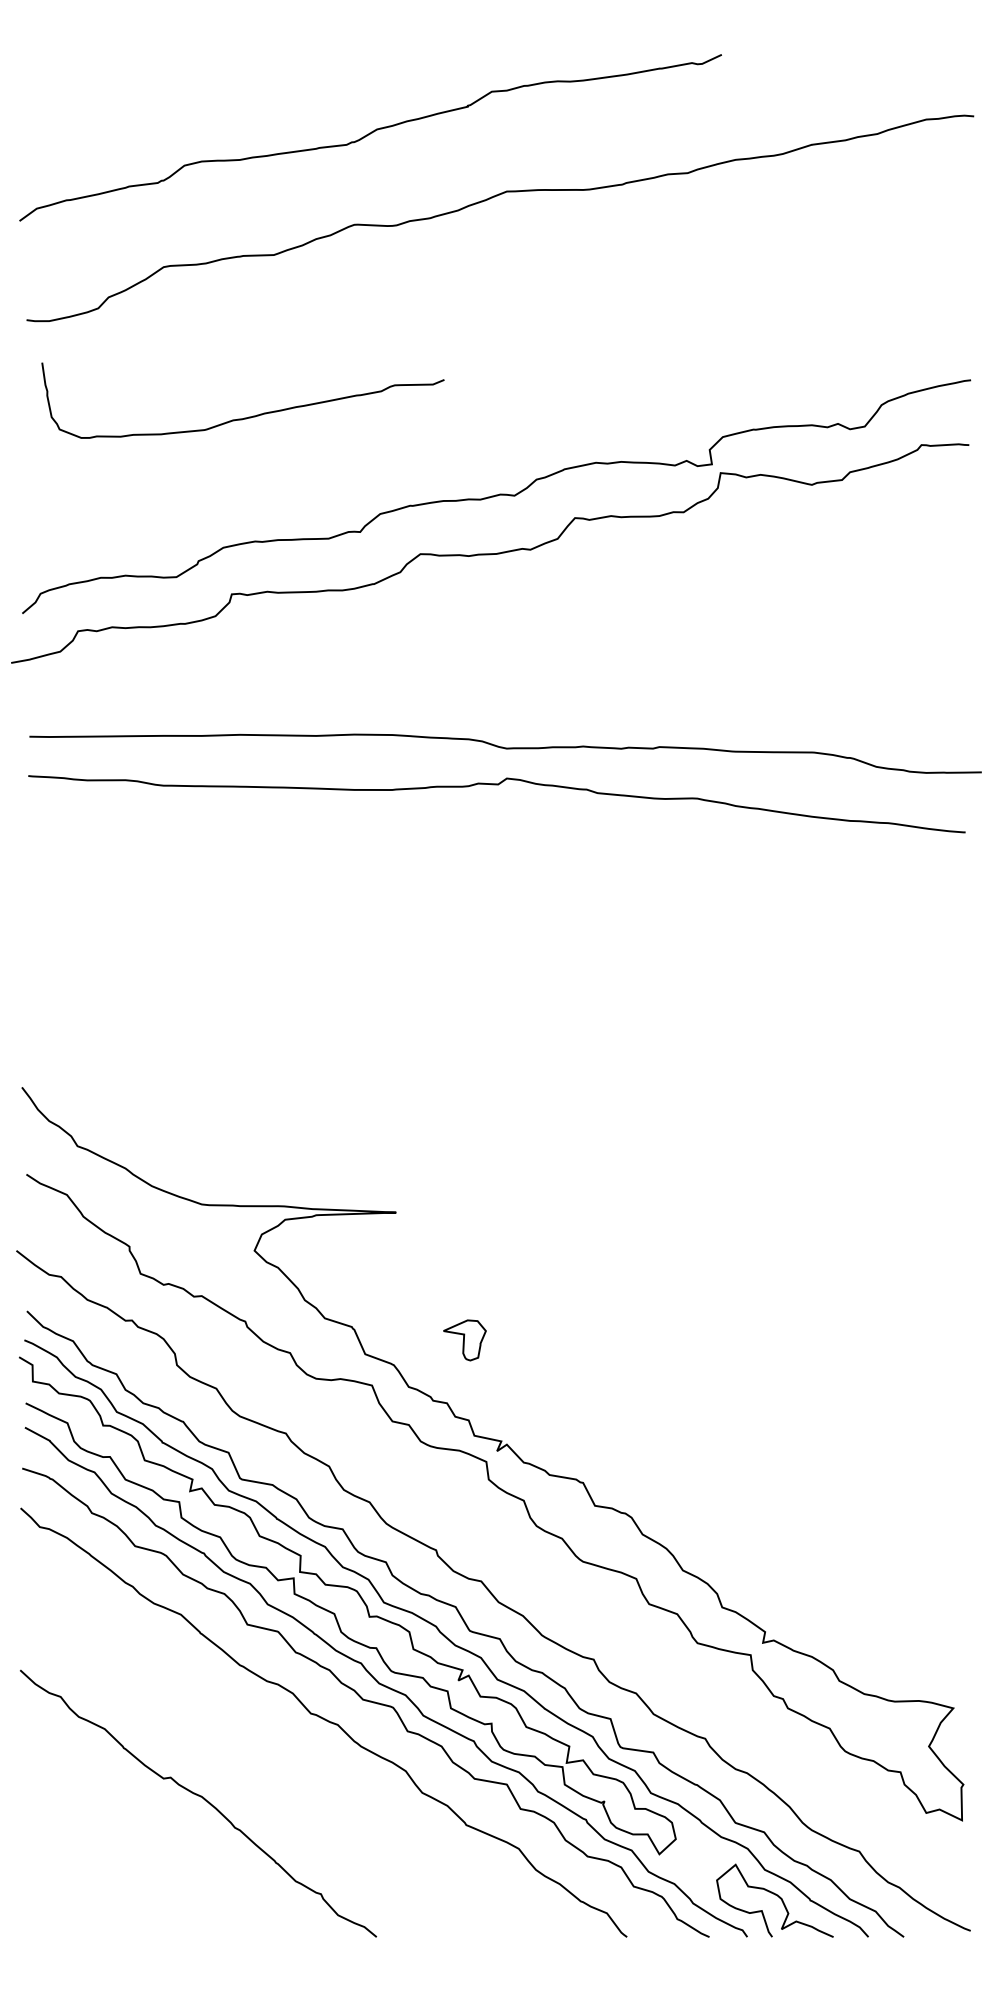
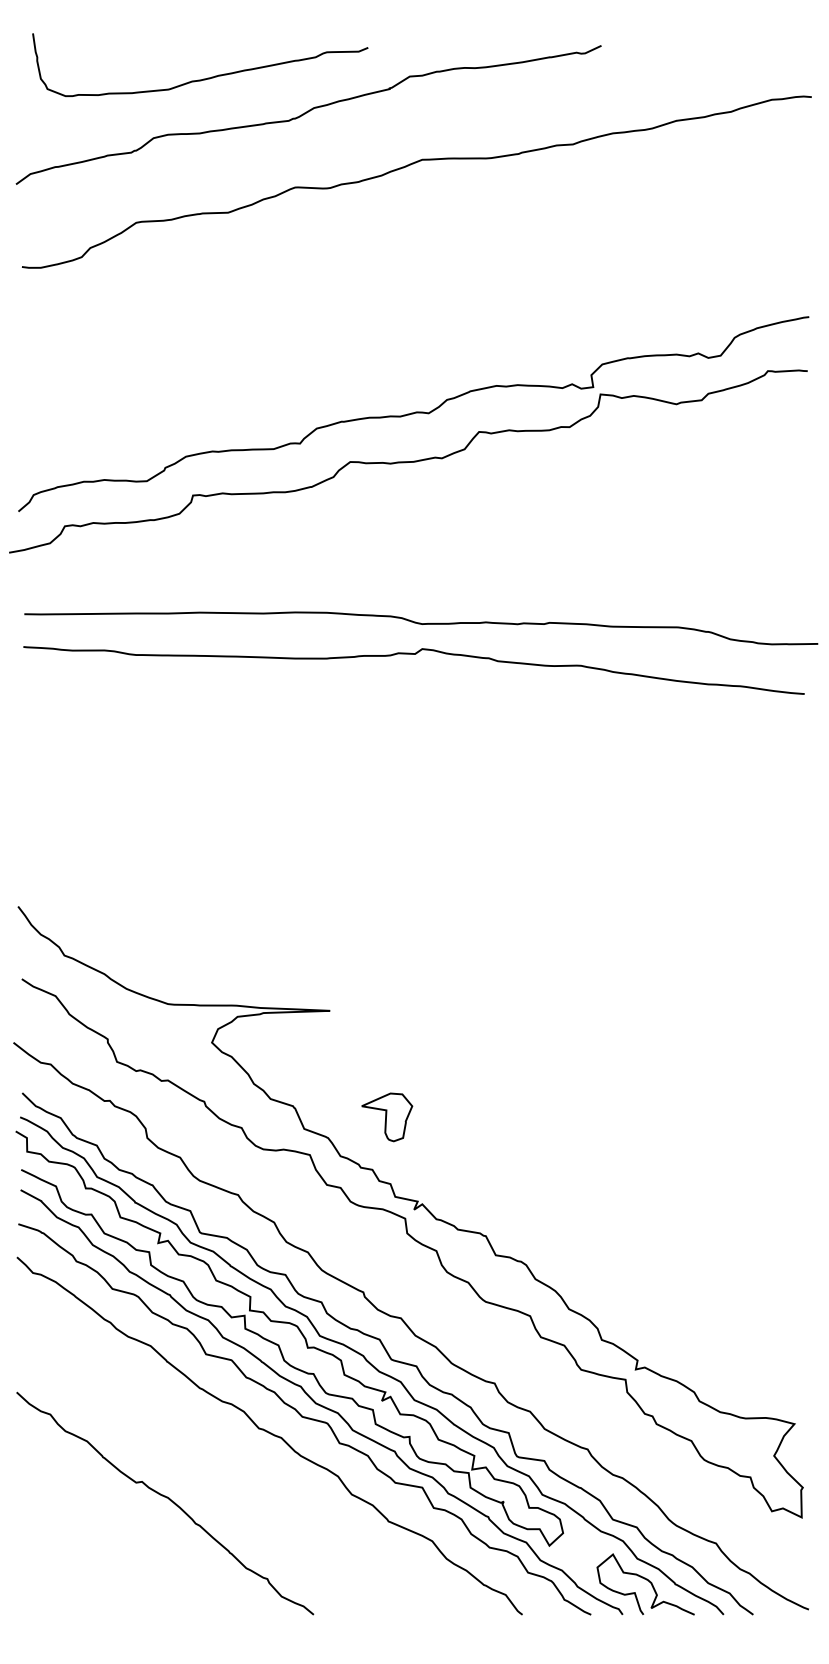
curve: (246, 416) -> (203, 78), moved
part: (465, 1340) -> (387, 1117), size x1.43

